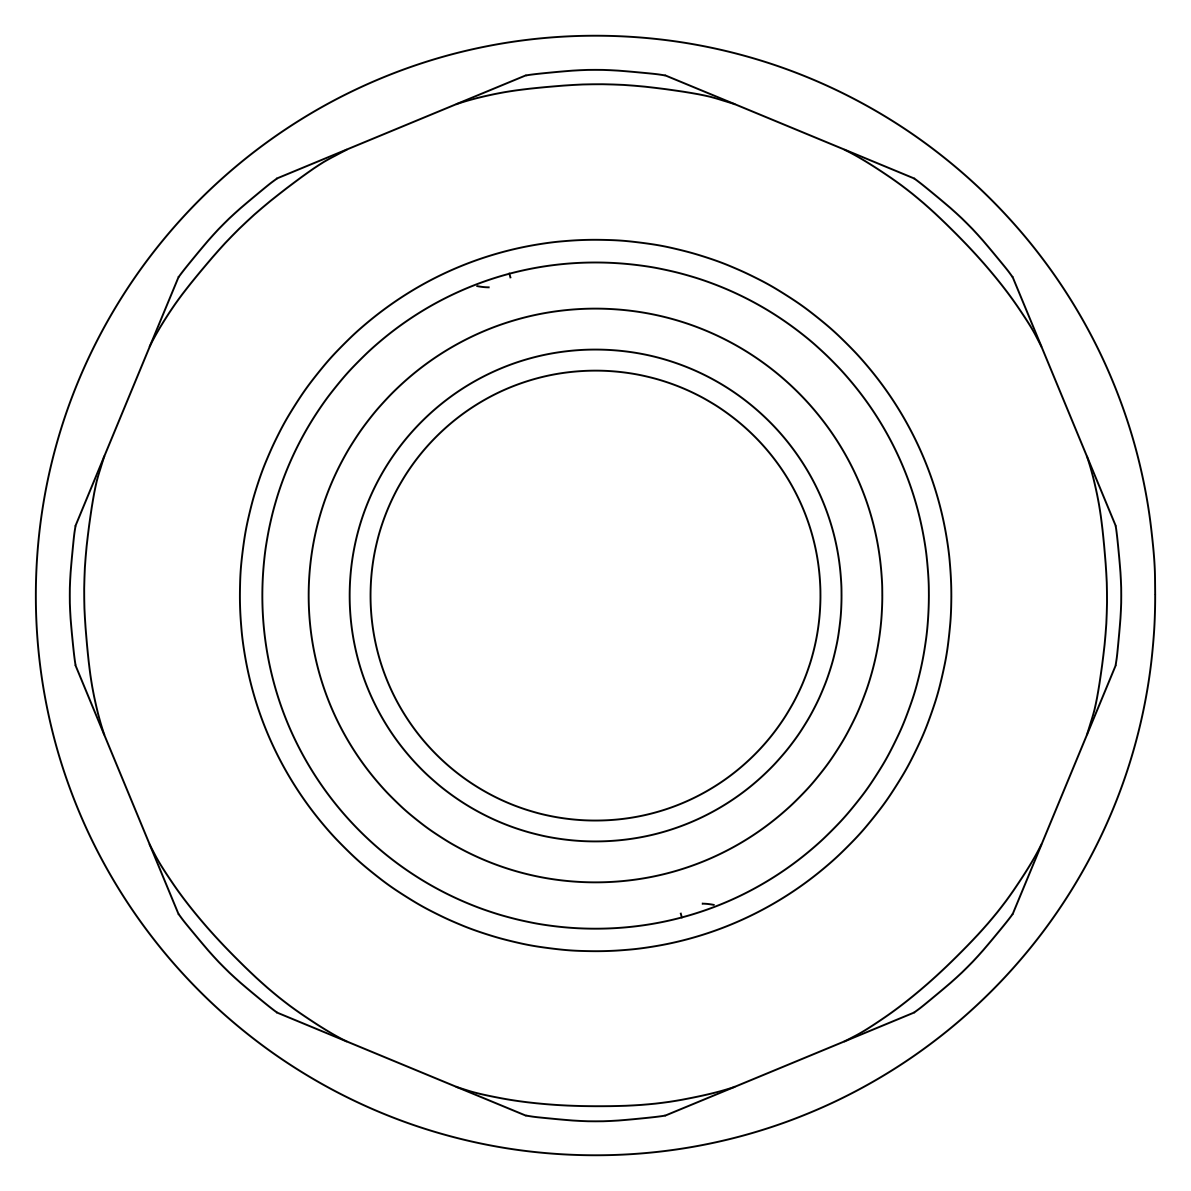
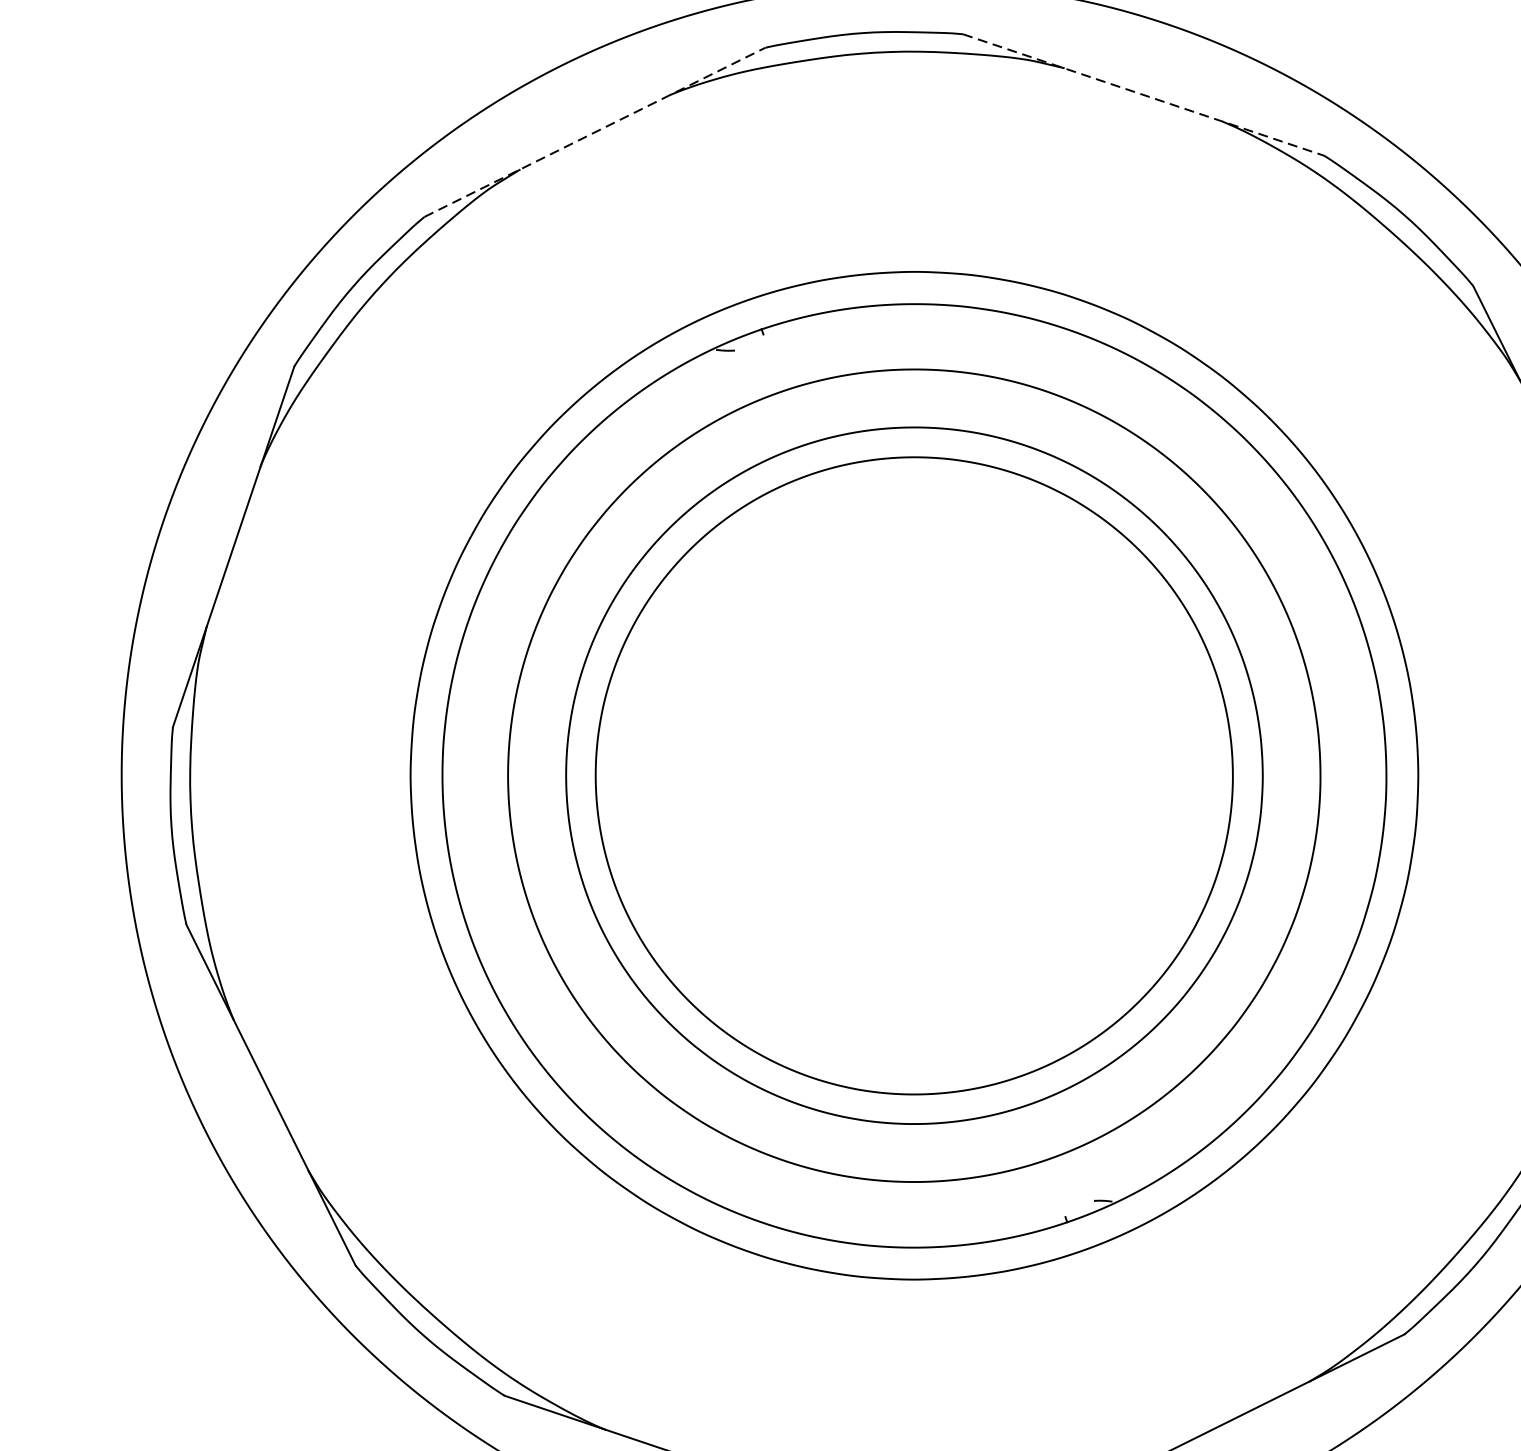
line: (401, 126) -> (595, 131), solid -> dashed
line: (790, 127) -> (1144, 95), solid -> dashed

